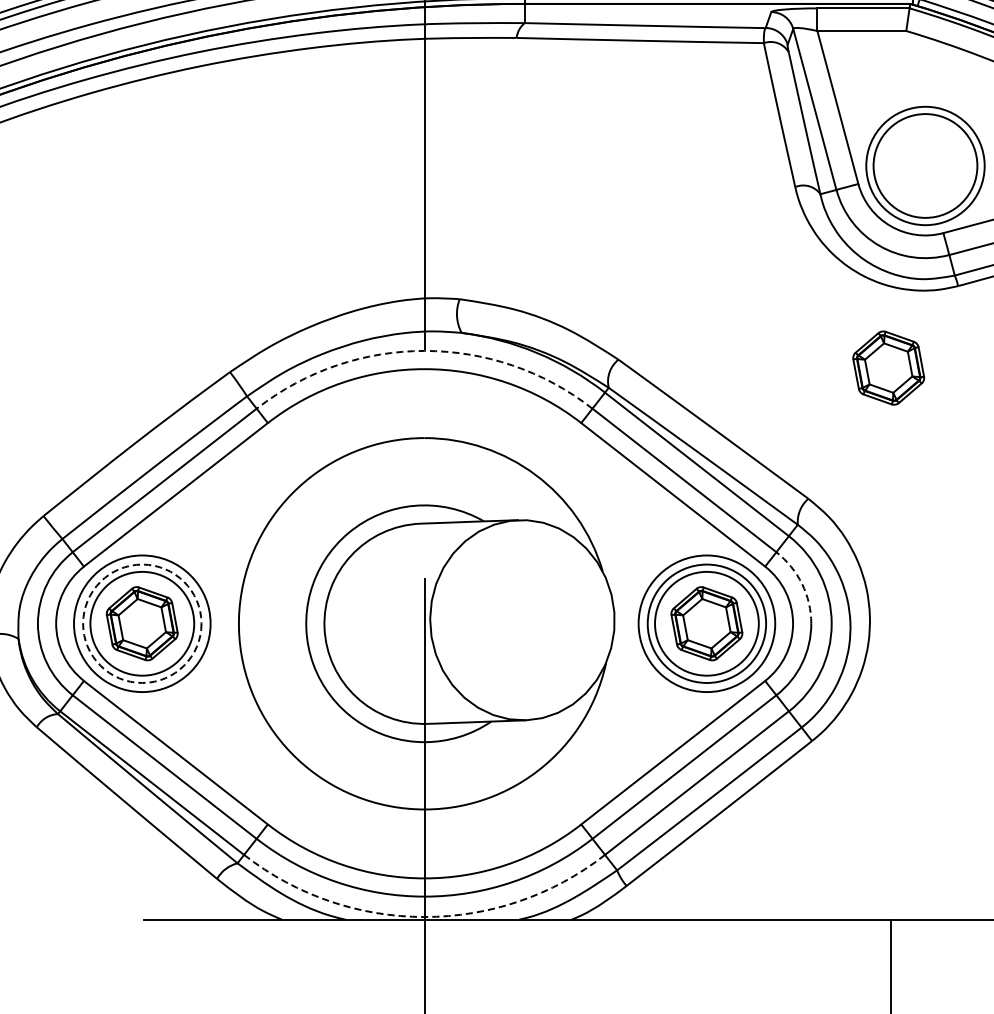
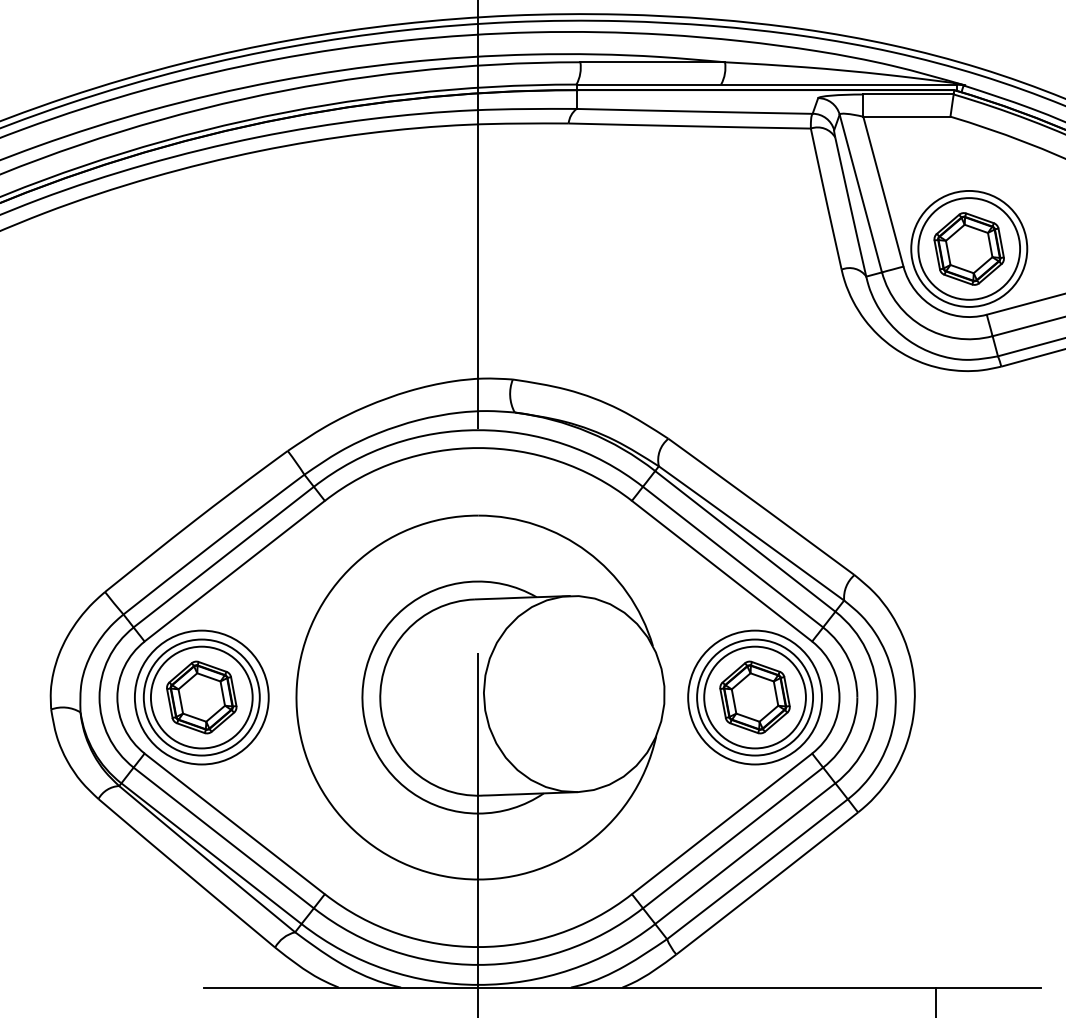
arc: (424, 351) -> (478, 430), dashed -> solid
part: (887, 367) -> (968, 248), moved
arc: (802, 583) -> (848, 658), dashed -> solid
circle: (141, 623) -> (201, 697), dashed -> solid
arc: (424, 916) -> (478, 984), dashed -> solid

